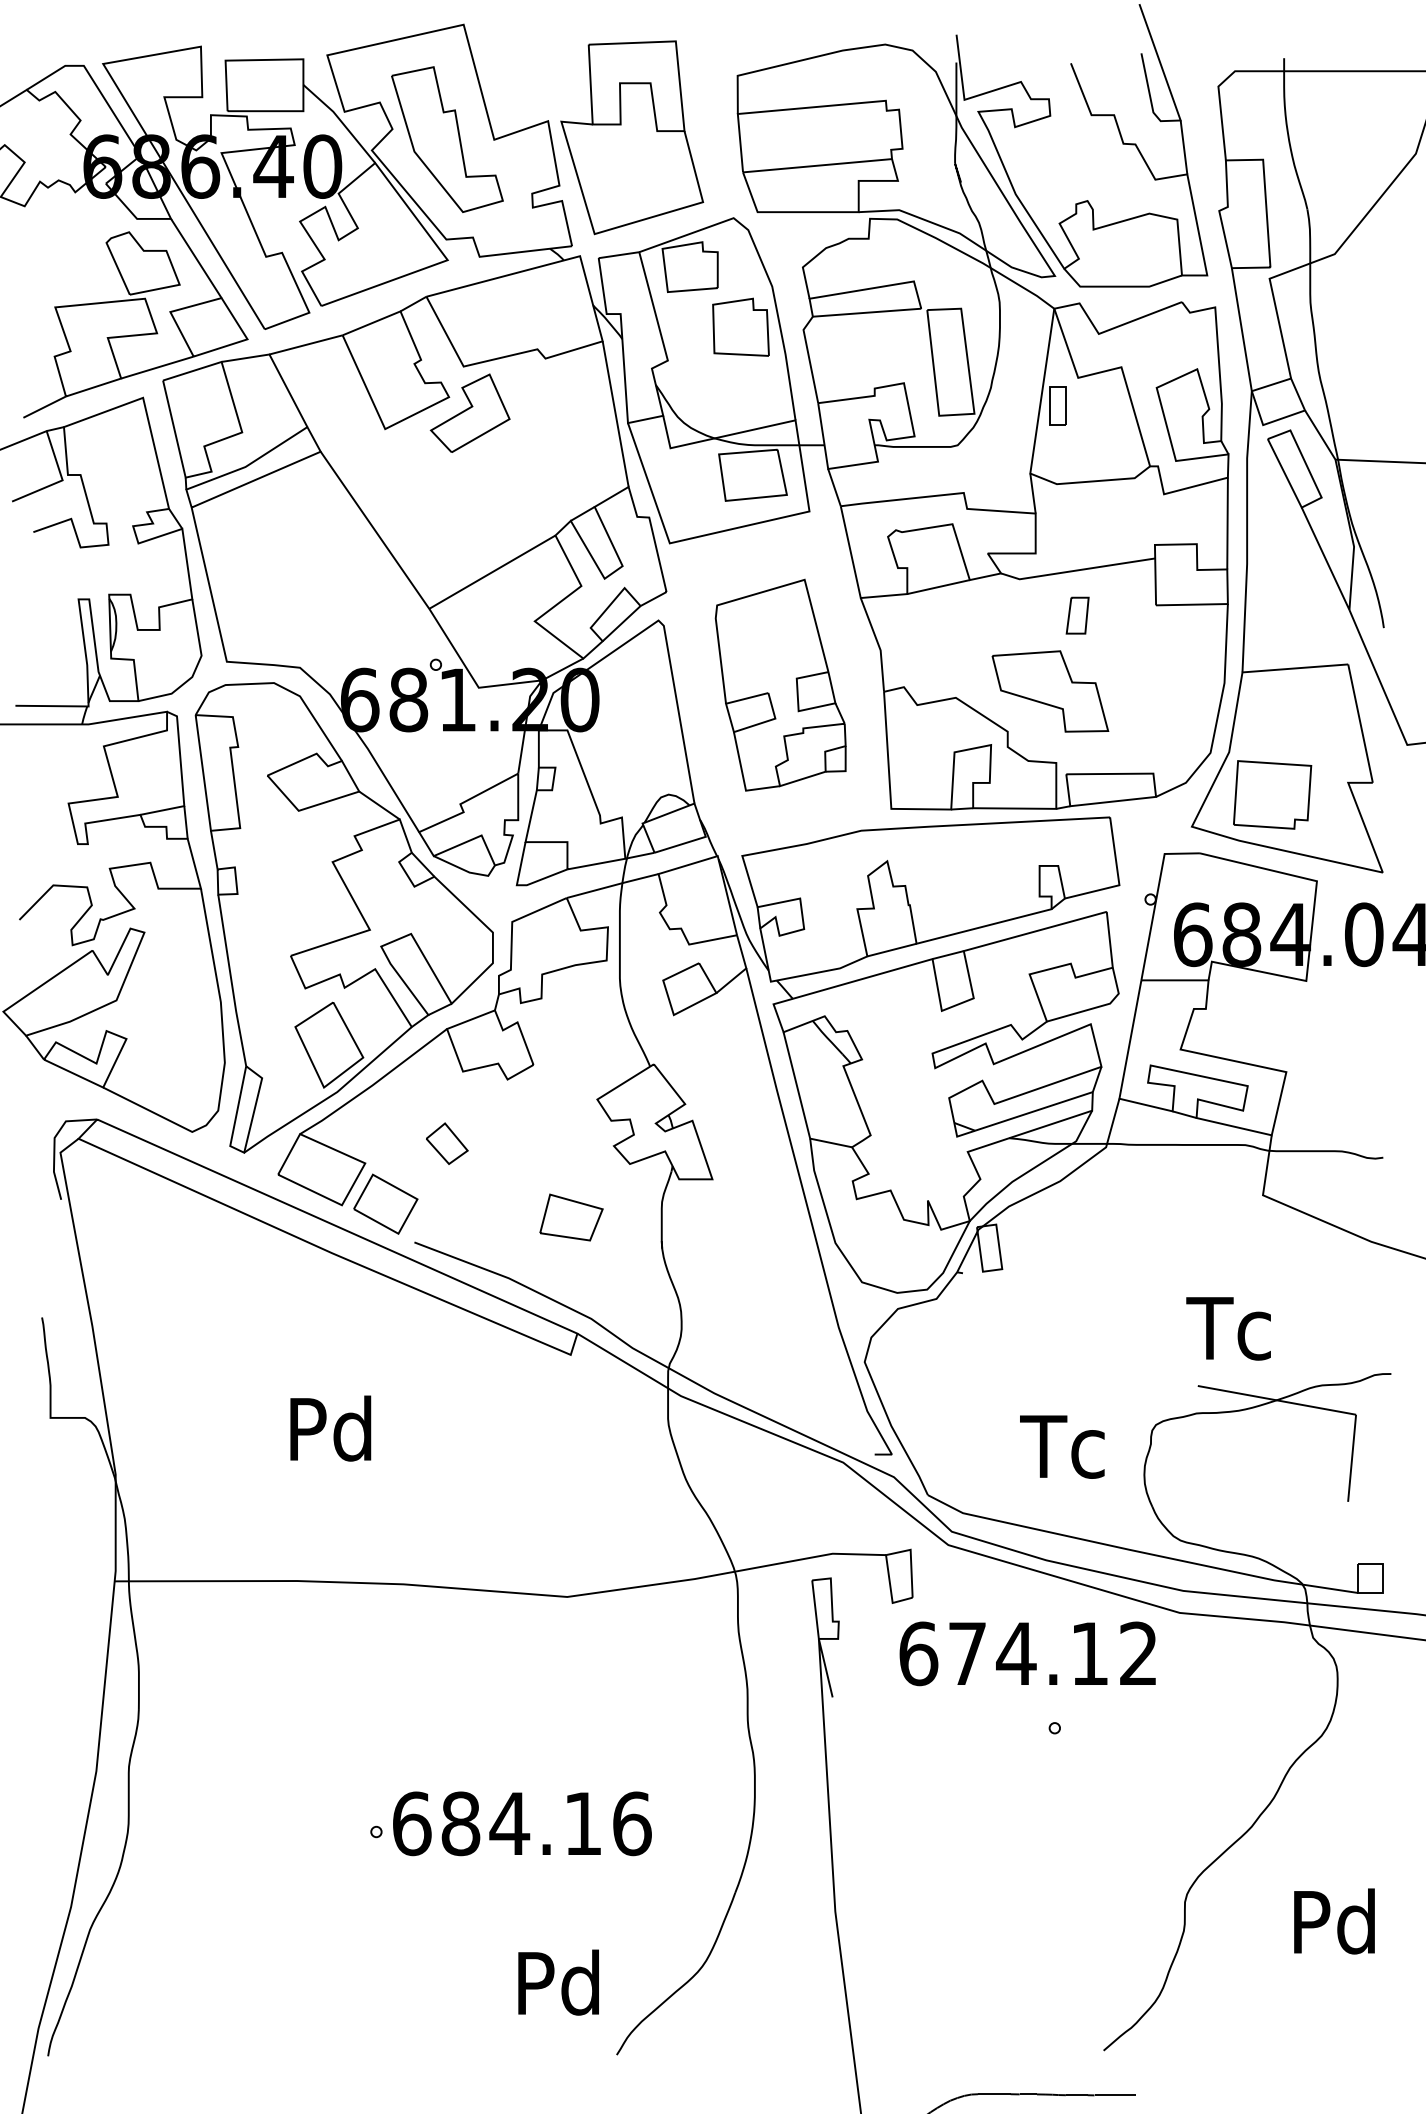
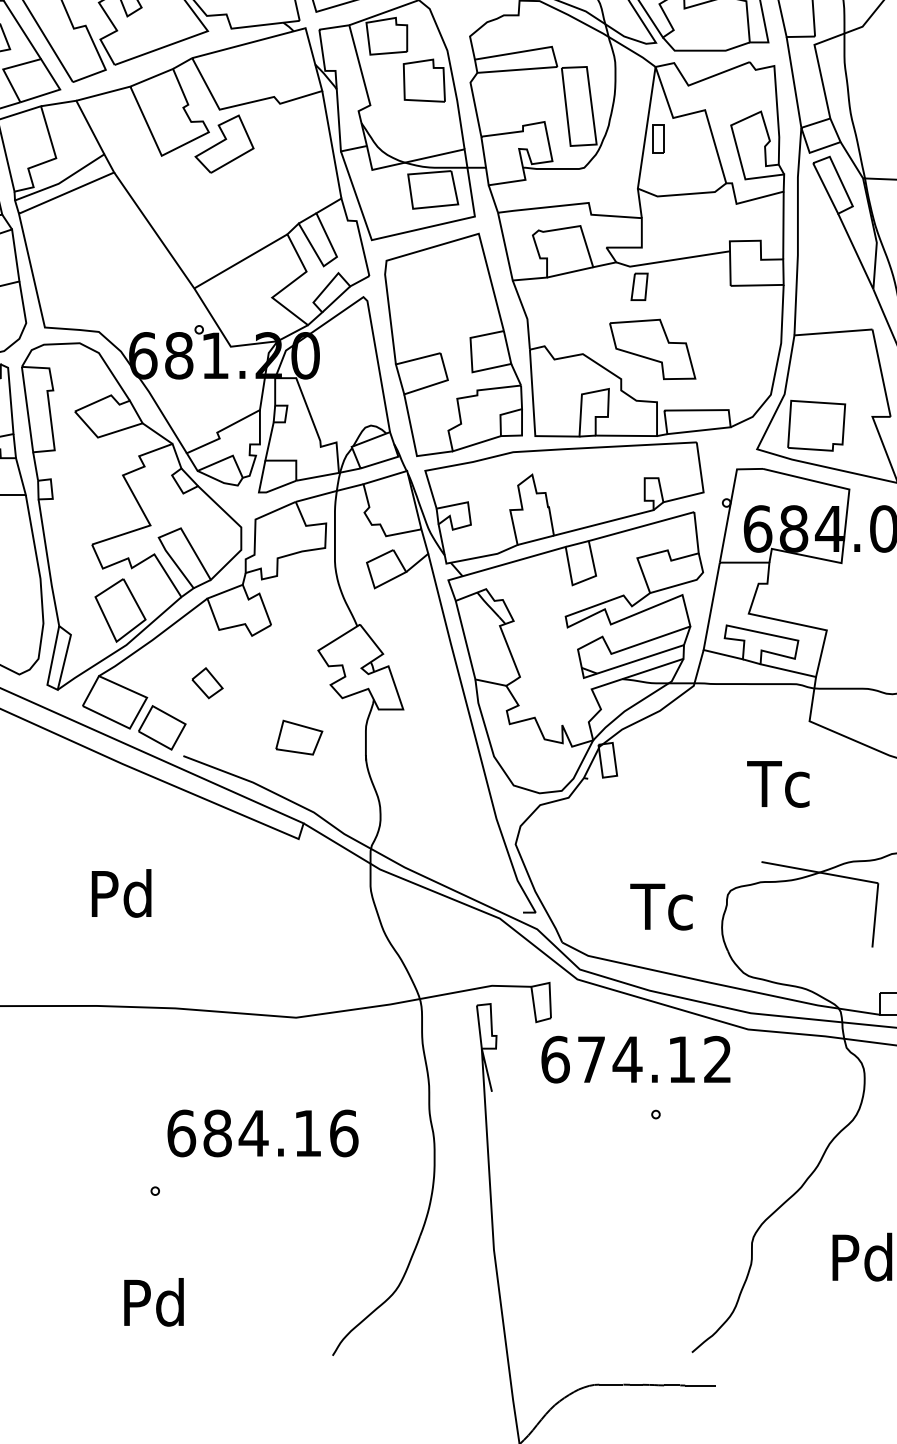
part: (1077, 615) -> (639, 286), moved
part: (780, 684) -> (453, 344), size x1.43
text: (1228, 1328) -> (778, 784), moved
text: (522, 1823) -> (263, 1133), moved
text: (558, 1982) -> (153, 1302), moved

